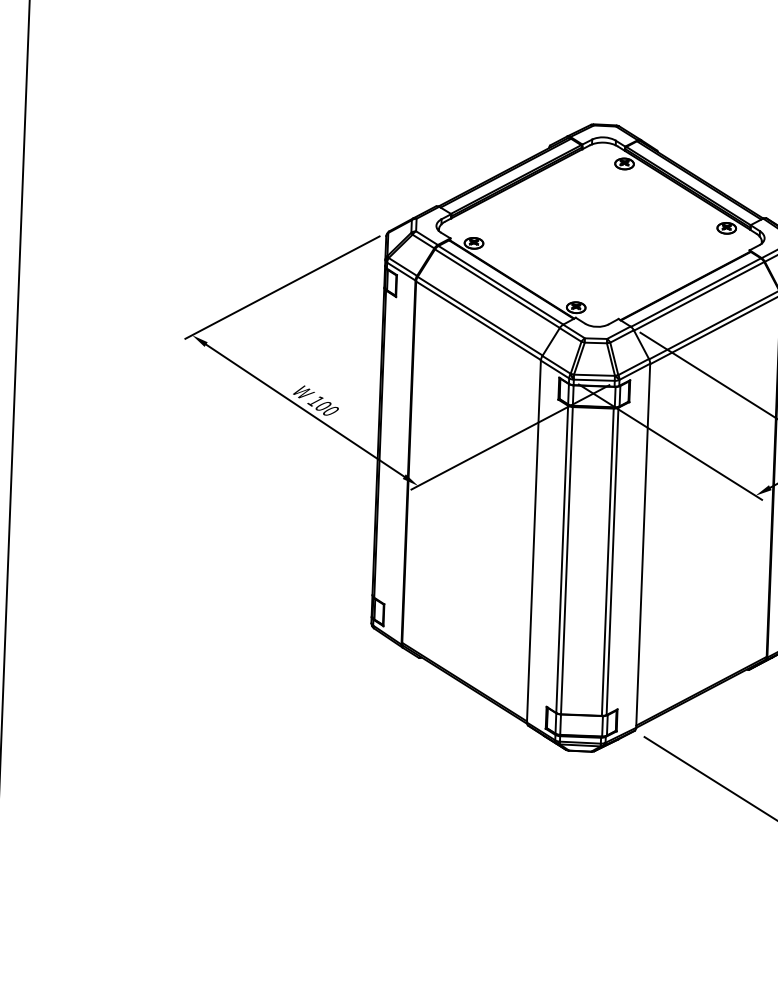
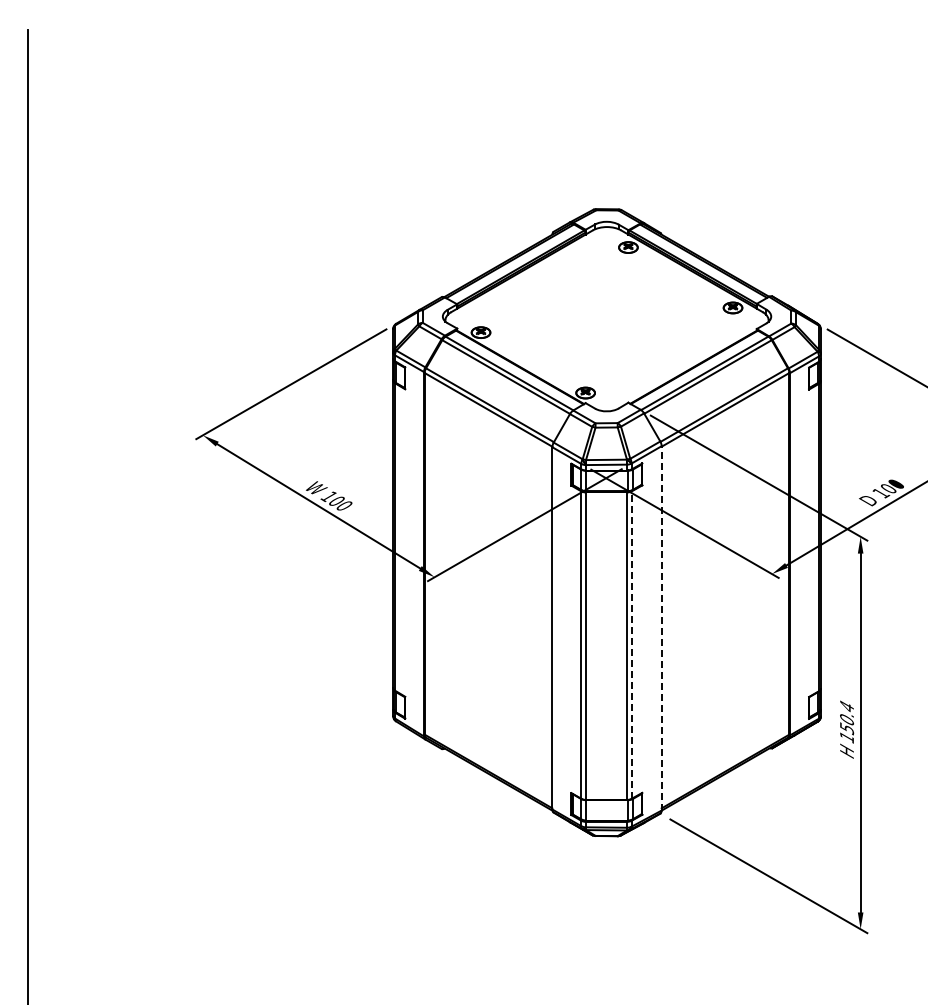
line: (643, 544) -> (661, 627), solid -> dashed
line: (612, 561) -> (631, 645), solid -> dashed

